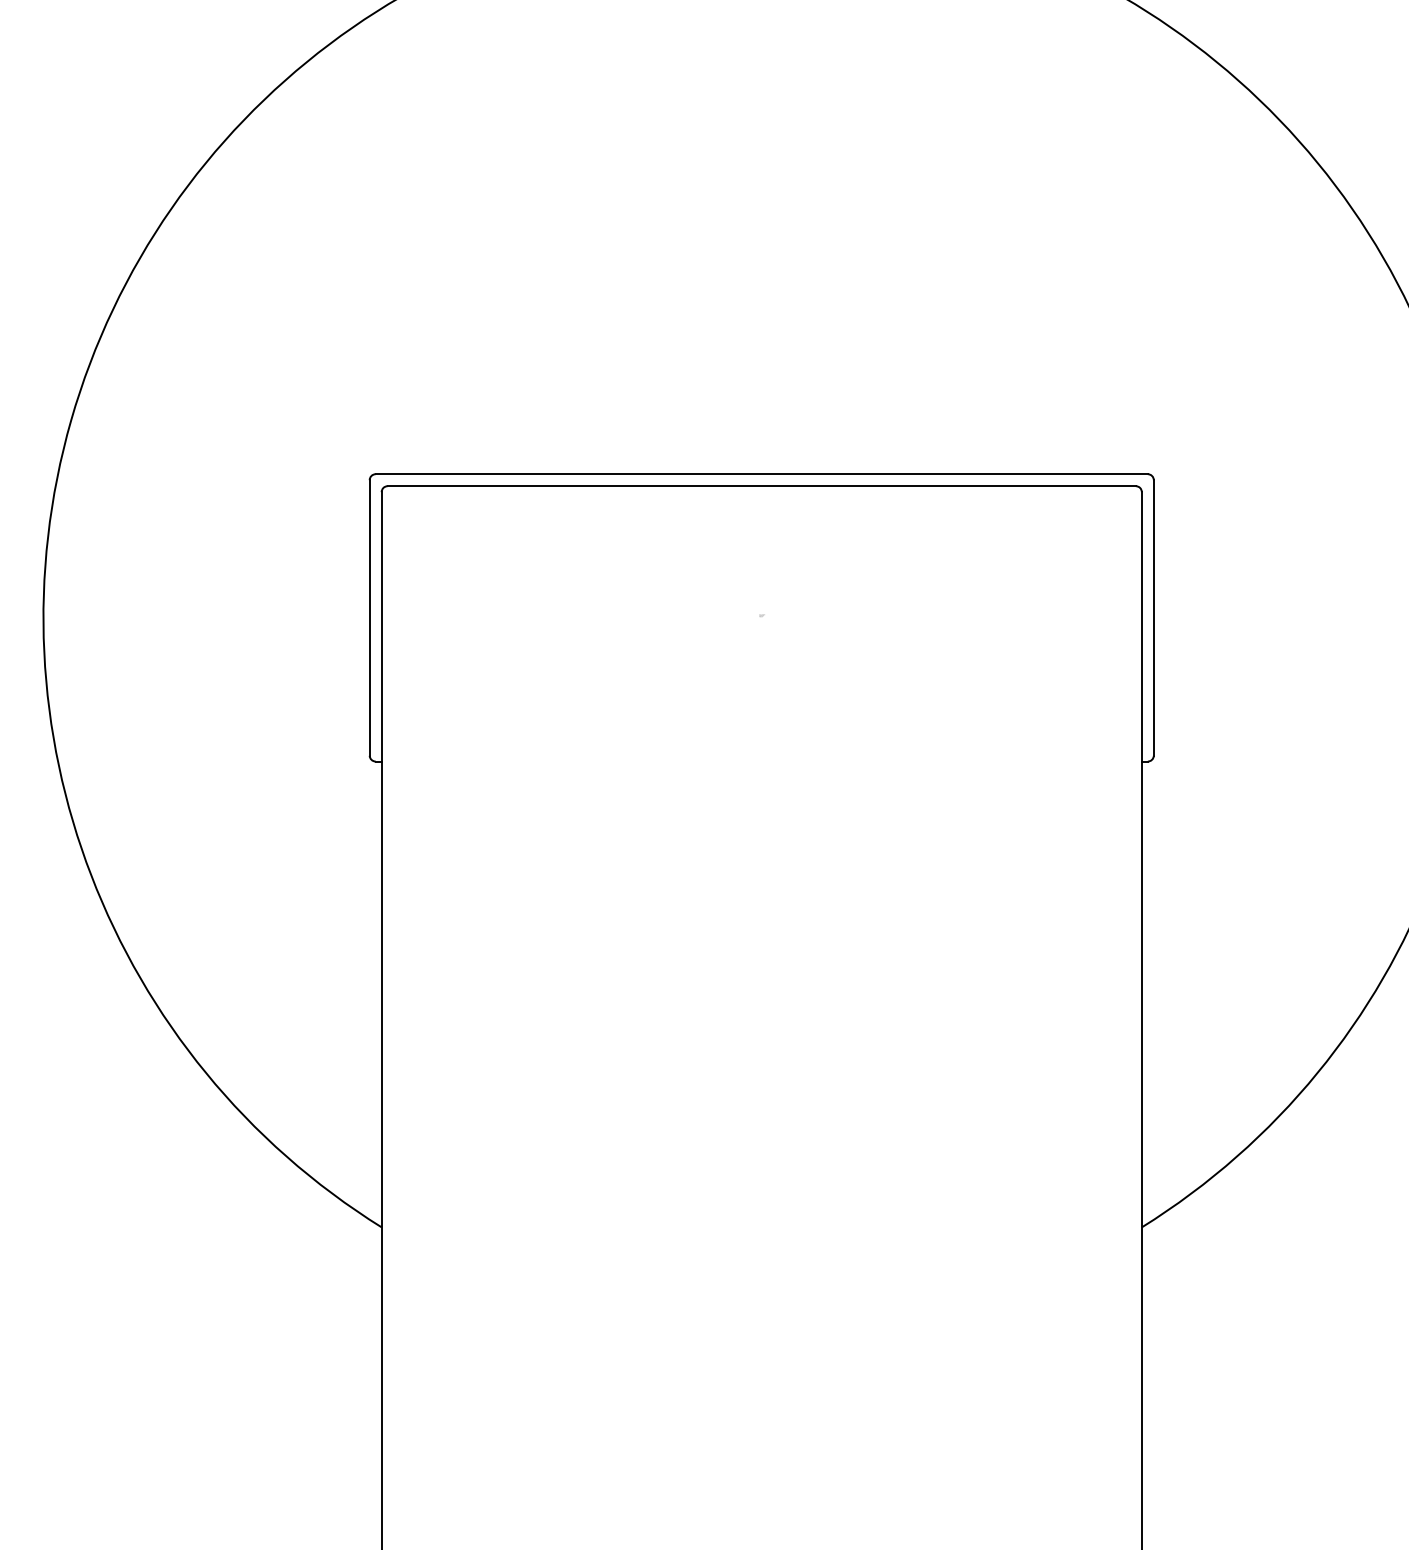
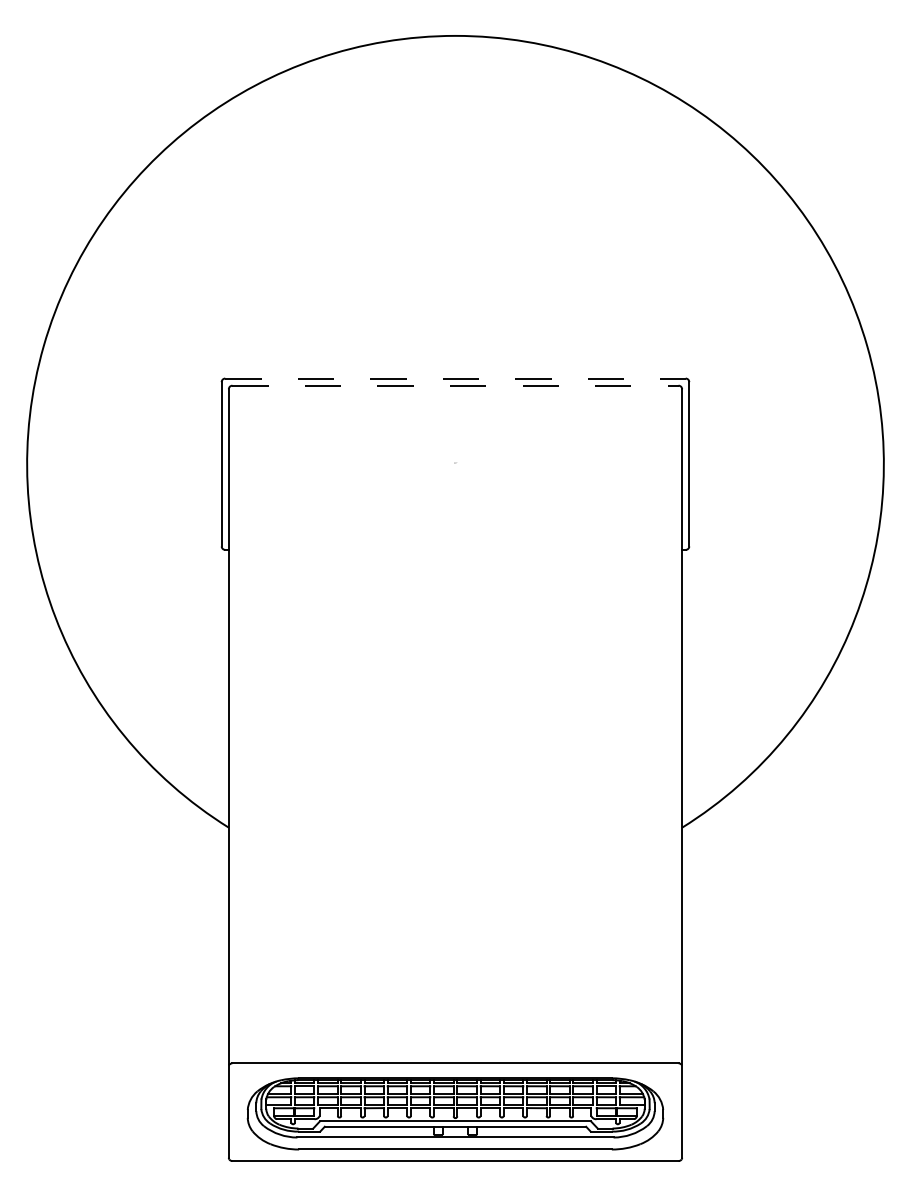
line: (761, 474) -> (455, 378), solid -> dashed
line: (761, 485) -> (455, 385), solid -> dashed

